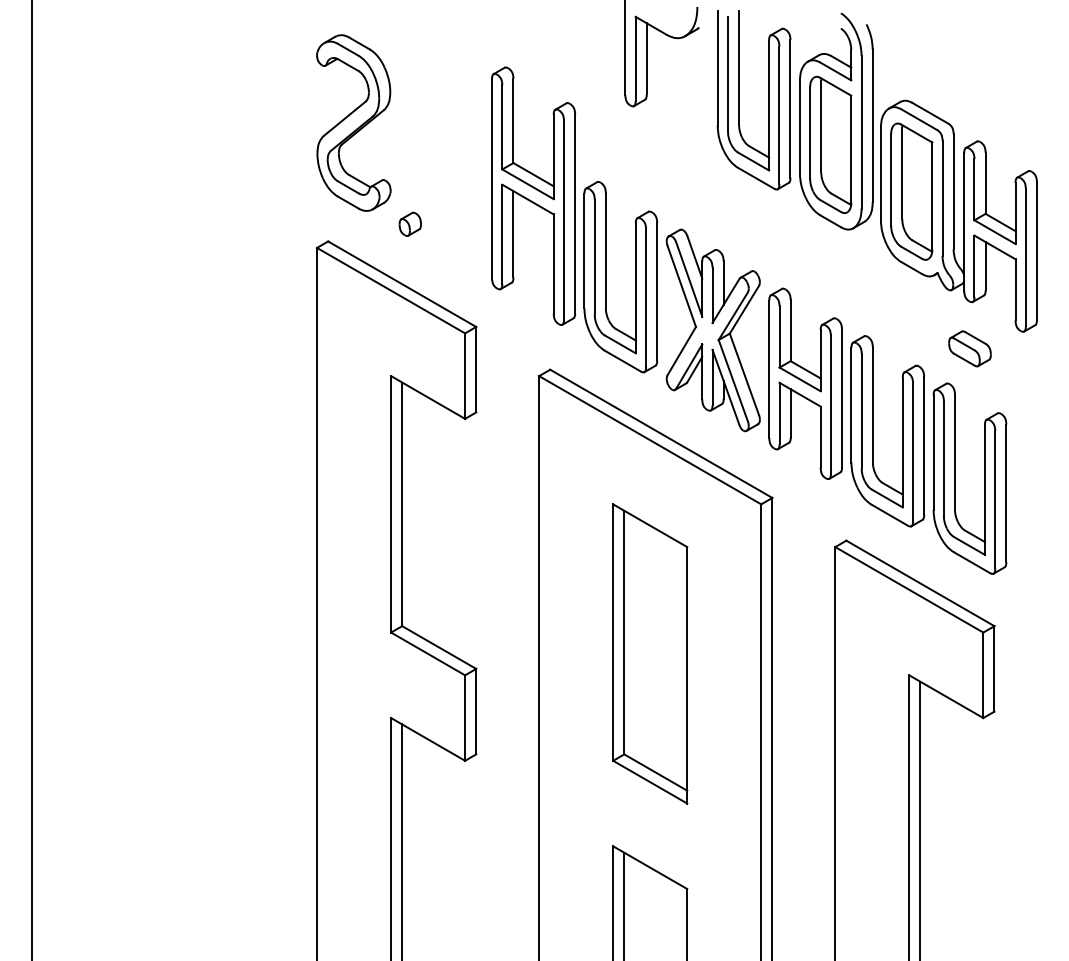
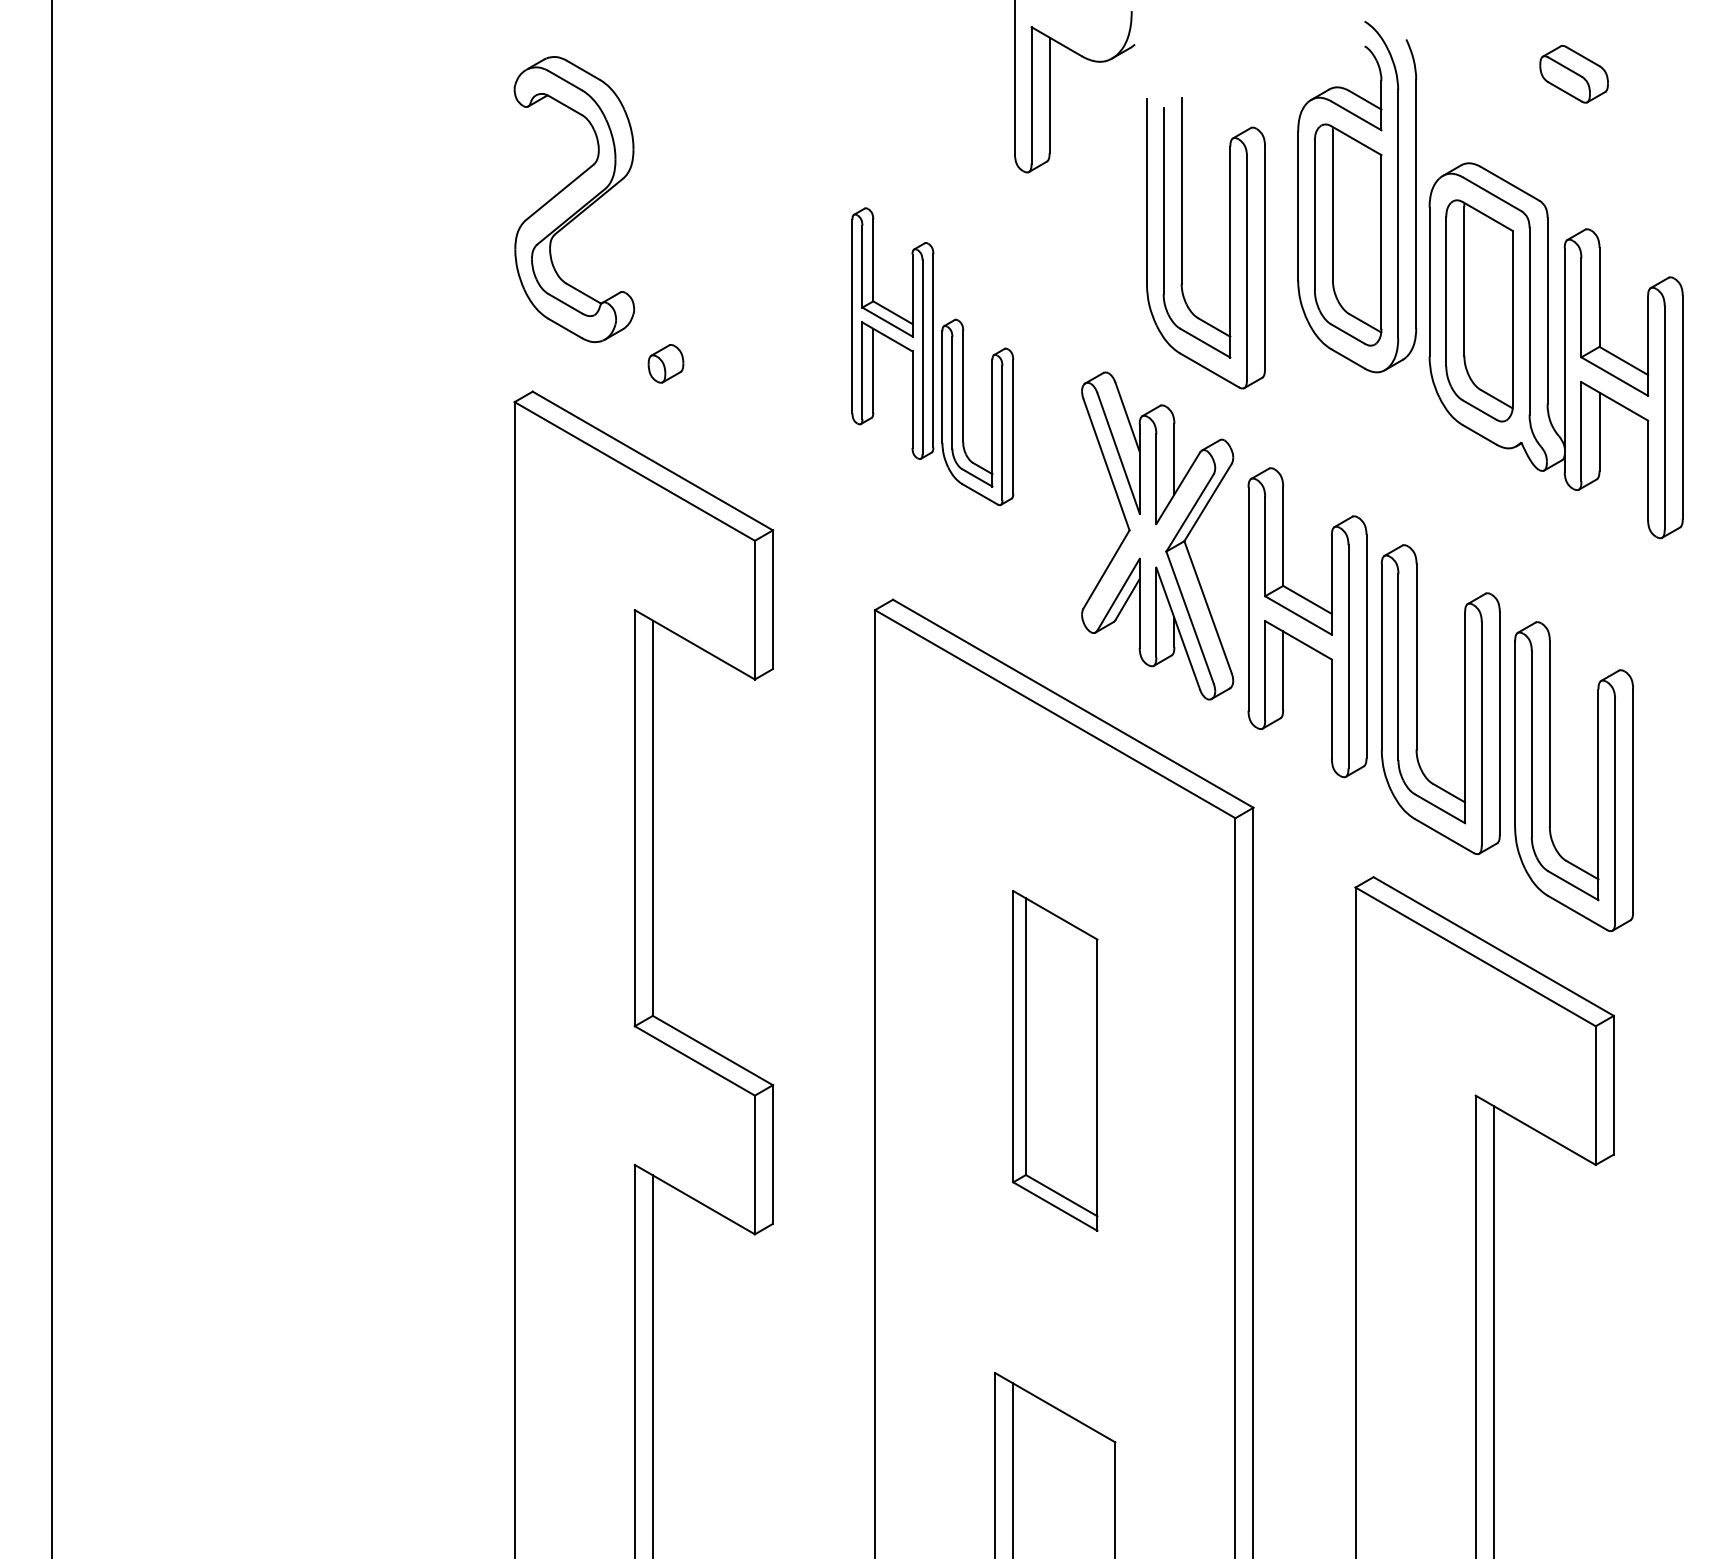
part: (739, 100) -> (1182, 244), moved
part: (574, 219) -> (932, 356), size x0.6
part: (969, 348) -> (1573, 73), moved
part: (650, 653) -> (1055, 1060), size x0.7

